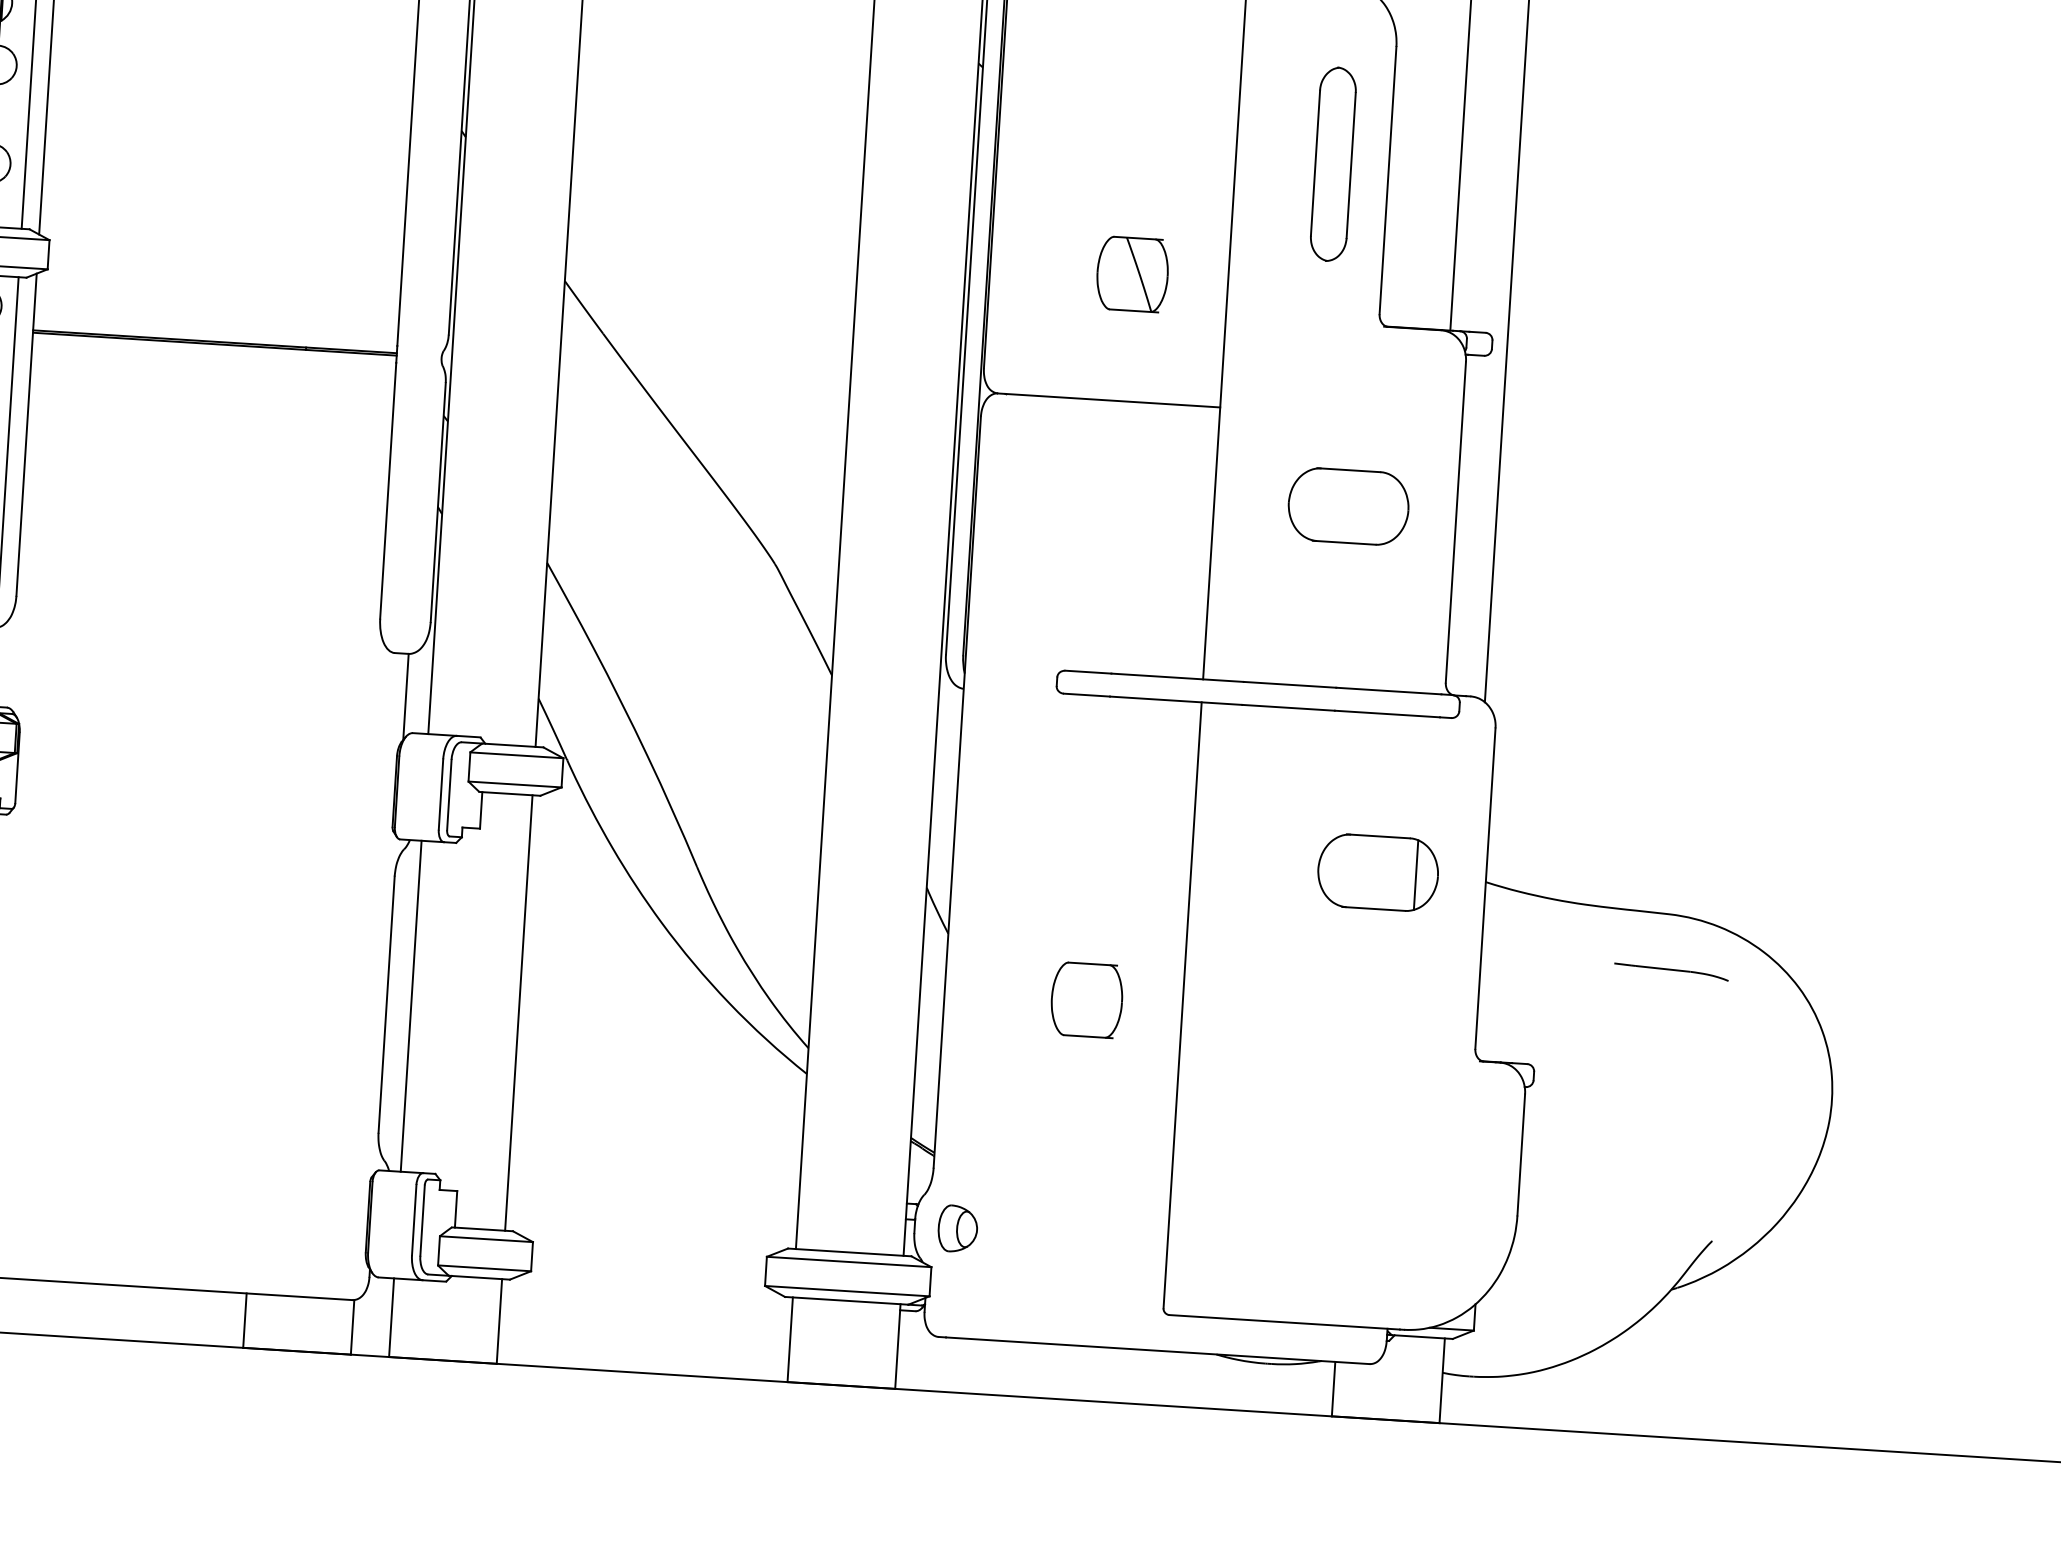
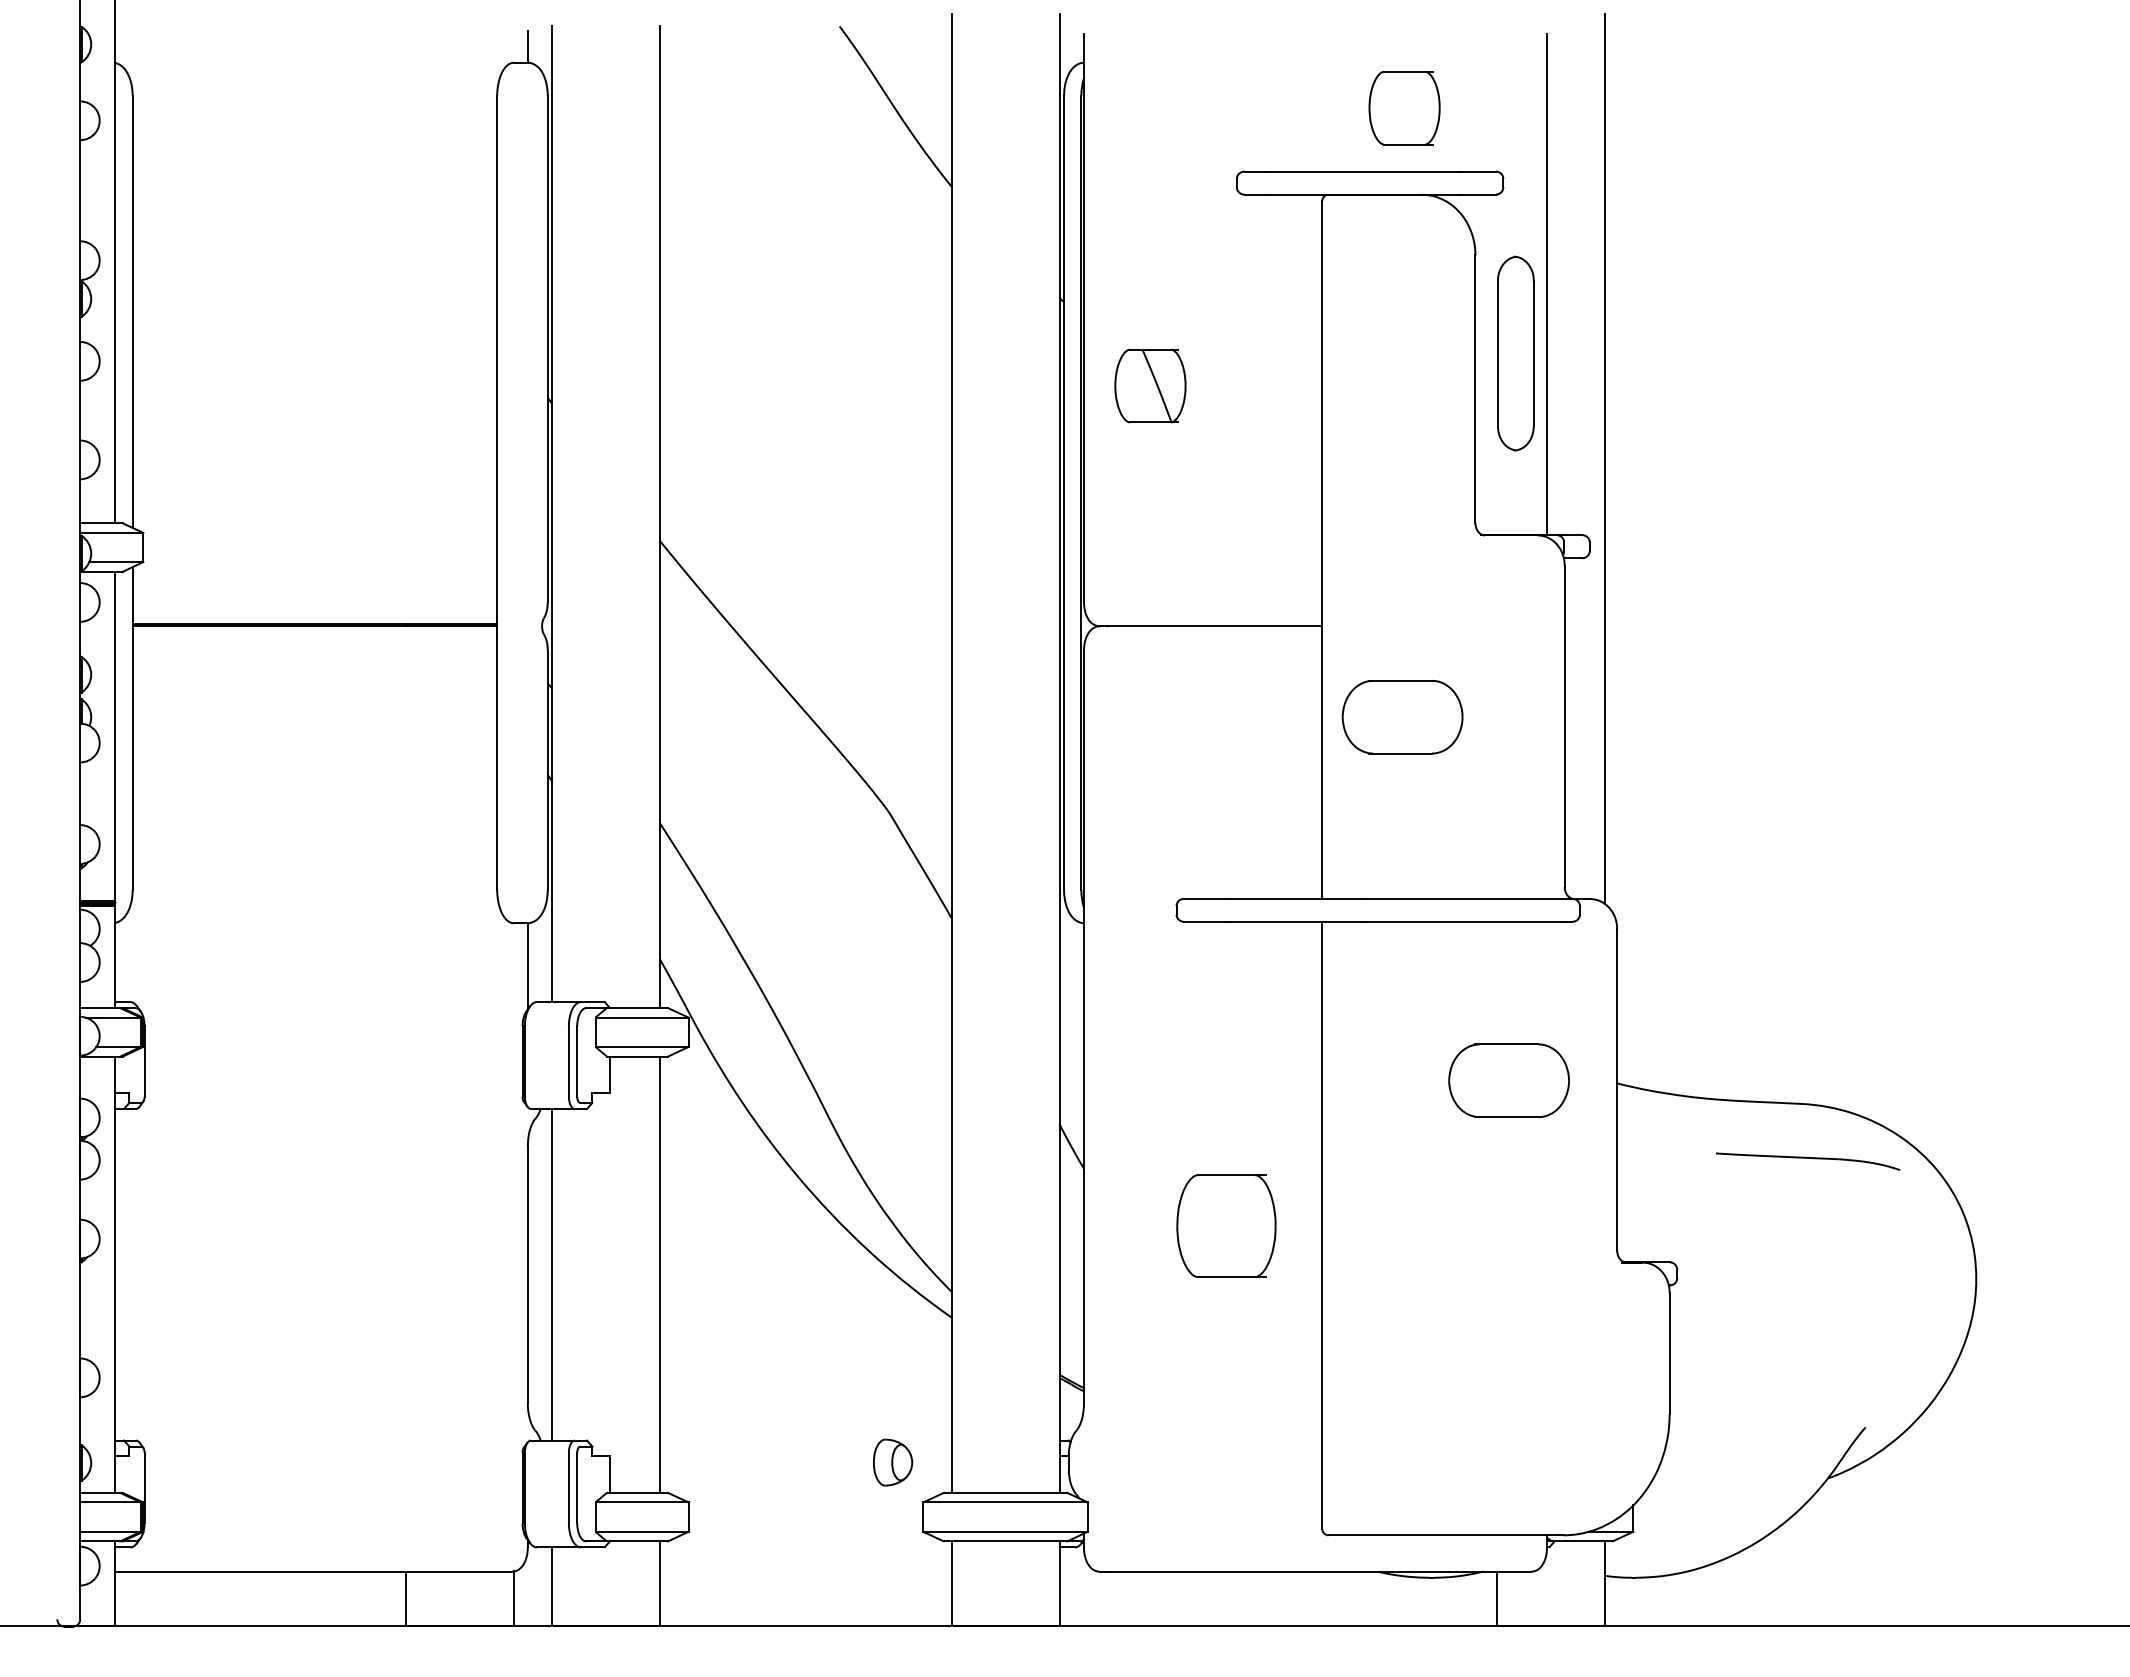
part: (1332, 164) -> (1515, 353), moved
part: (1132, 273) -> (1150, 385), moved
part: (1348, 506) -> (1402, 717), moved
line: (1416, 874) -> (1547, 1080), removed
part: (1670, 972) -> (1807, 1161), size x1.6
part: (1086, 1000) -> (1226, 1226), size x1.4
part: (958, 1228) -> (893, 1462), moved

